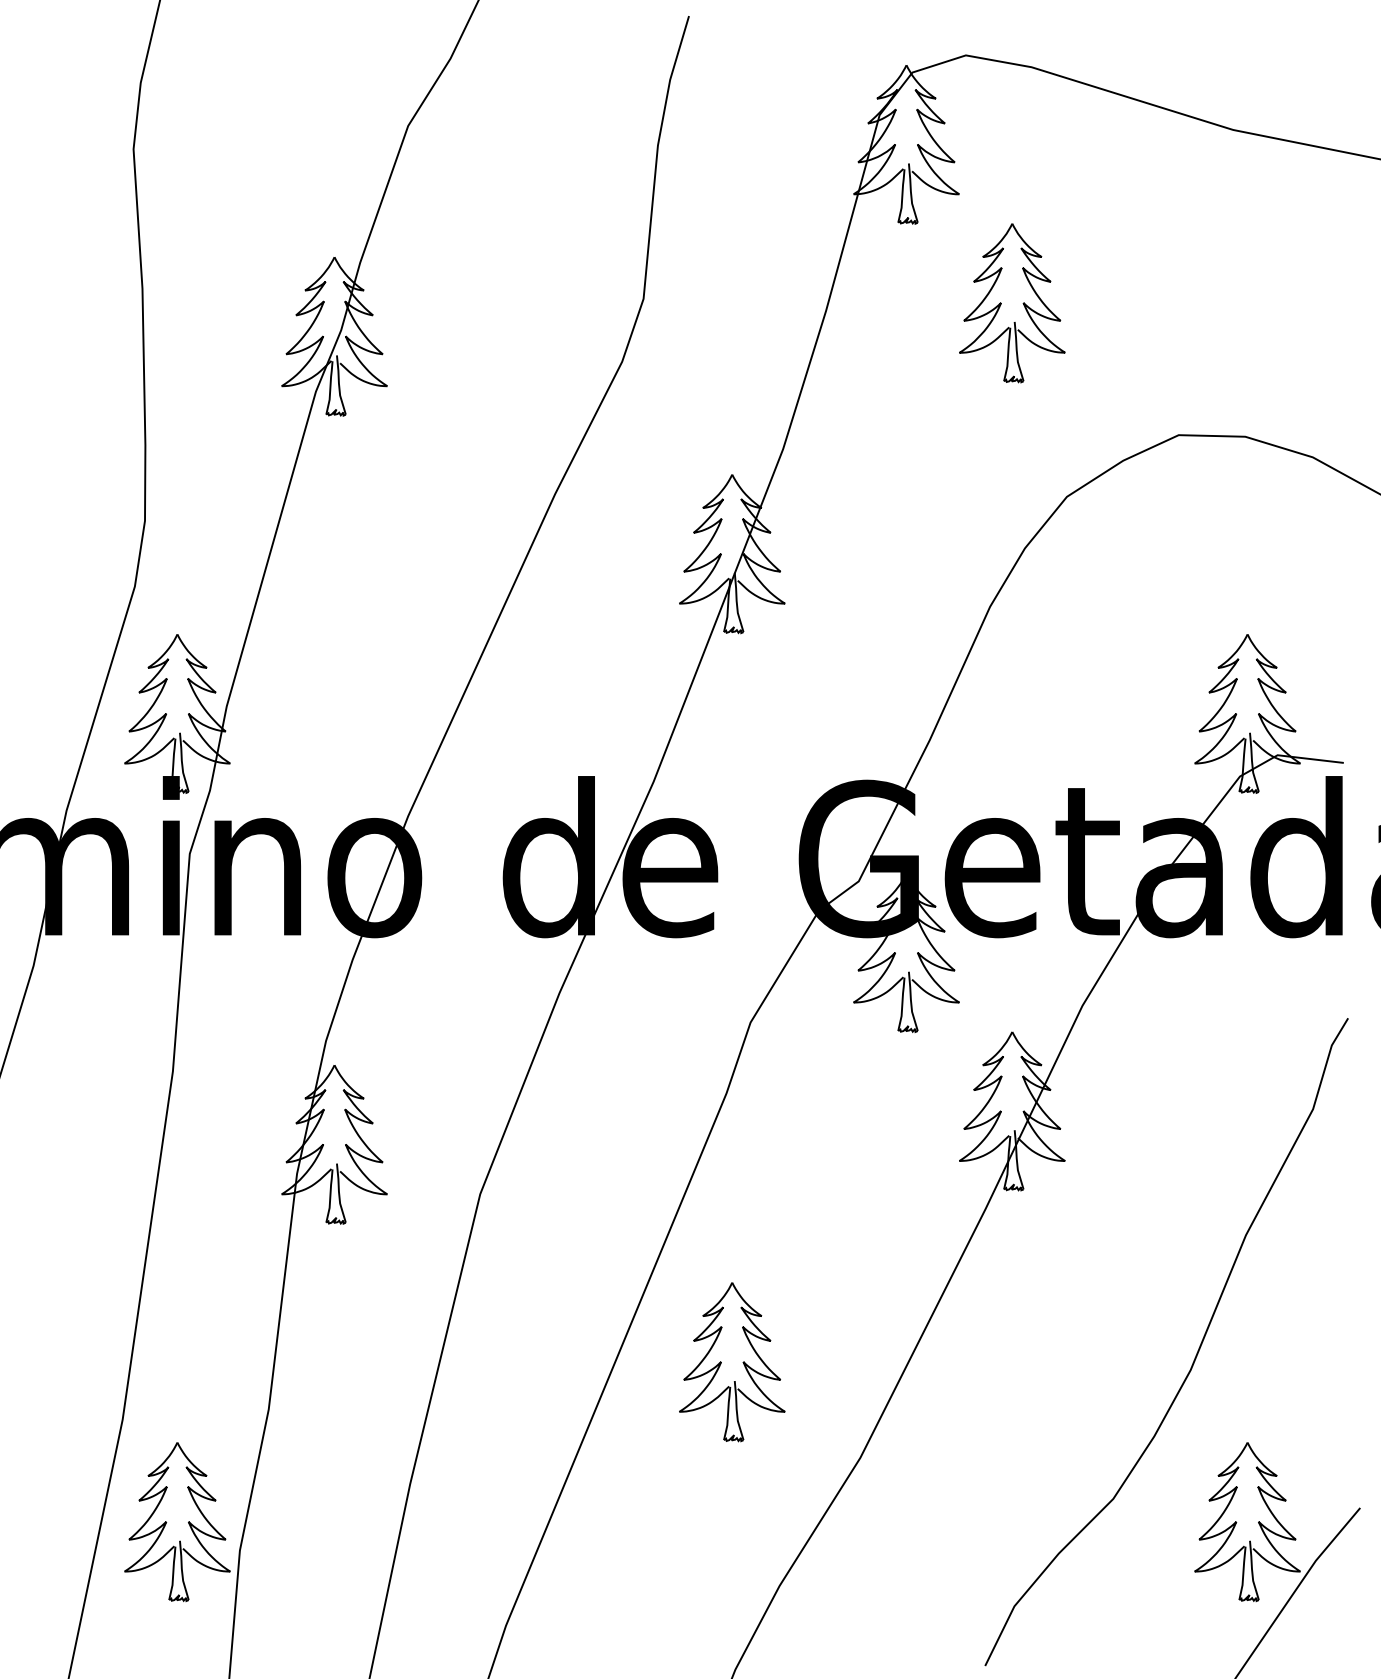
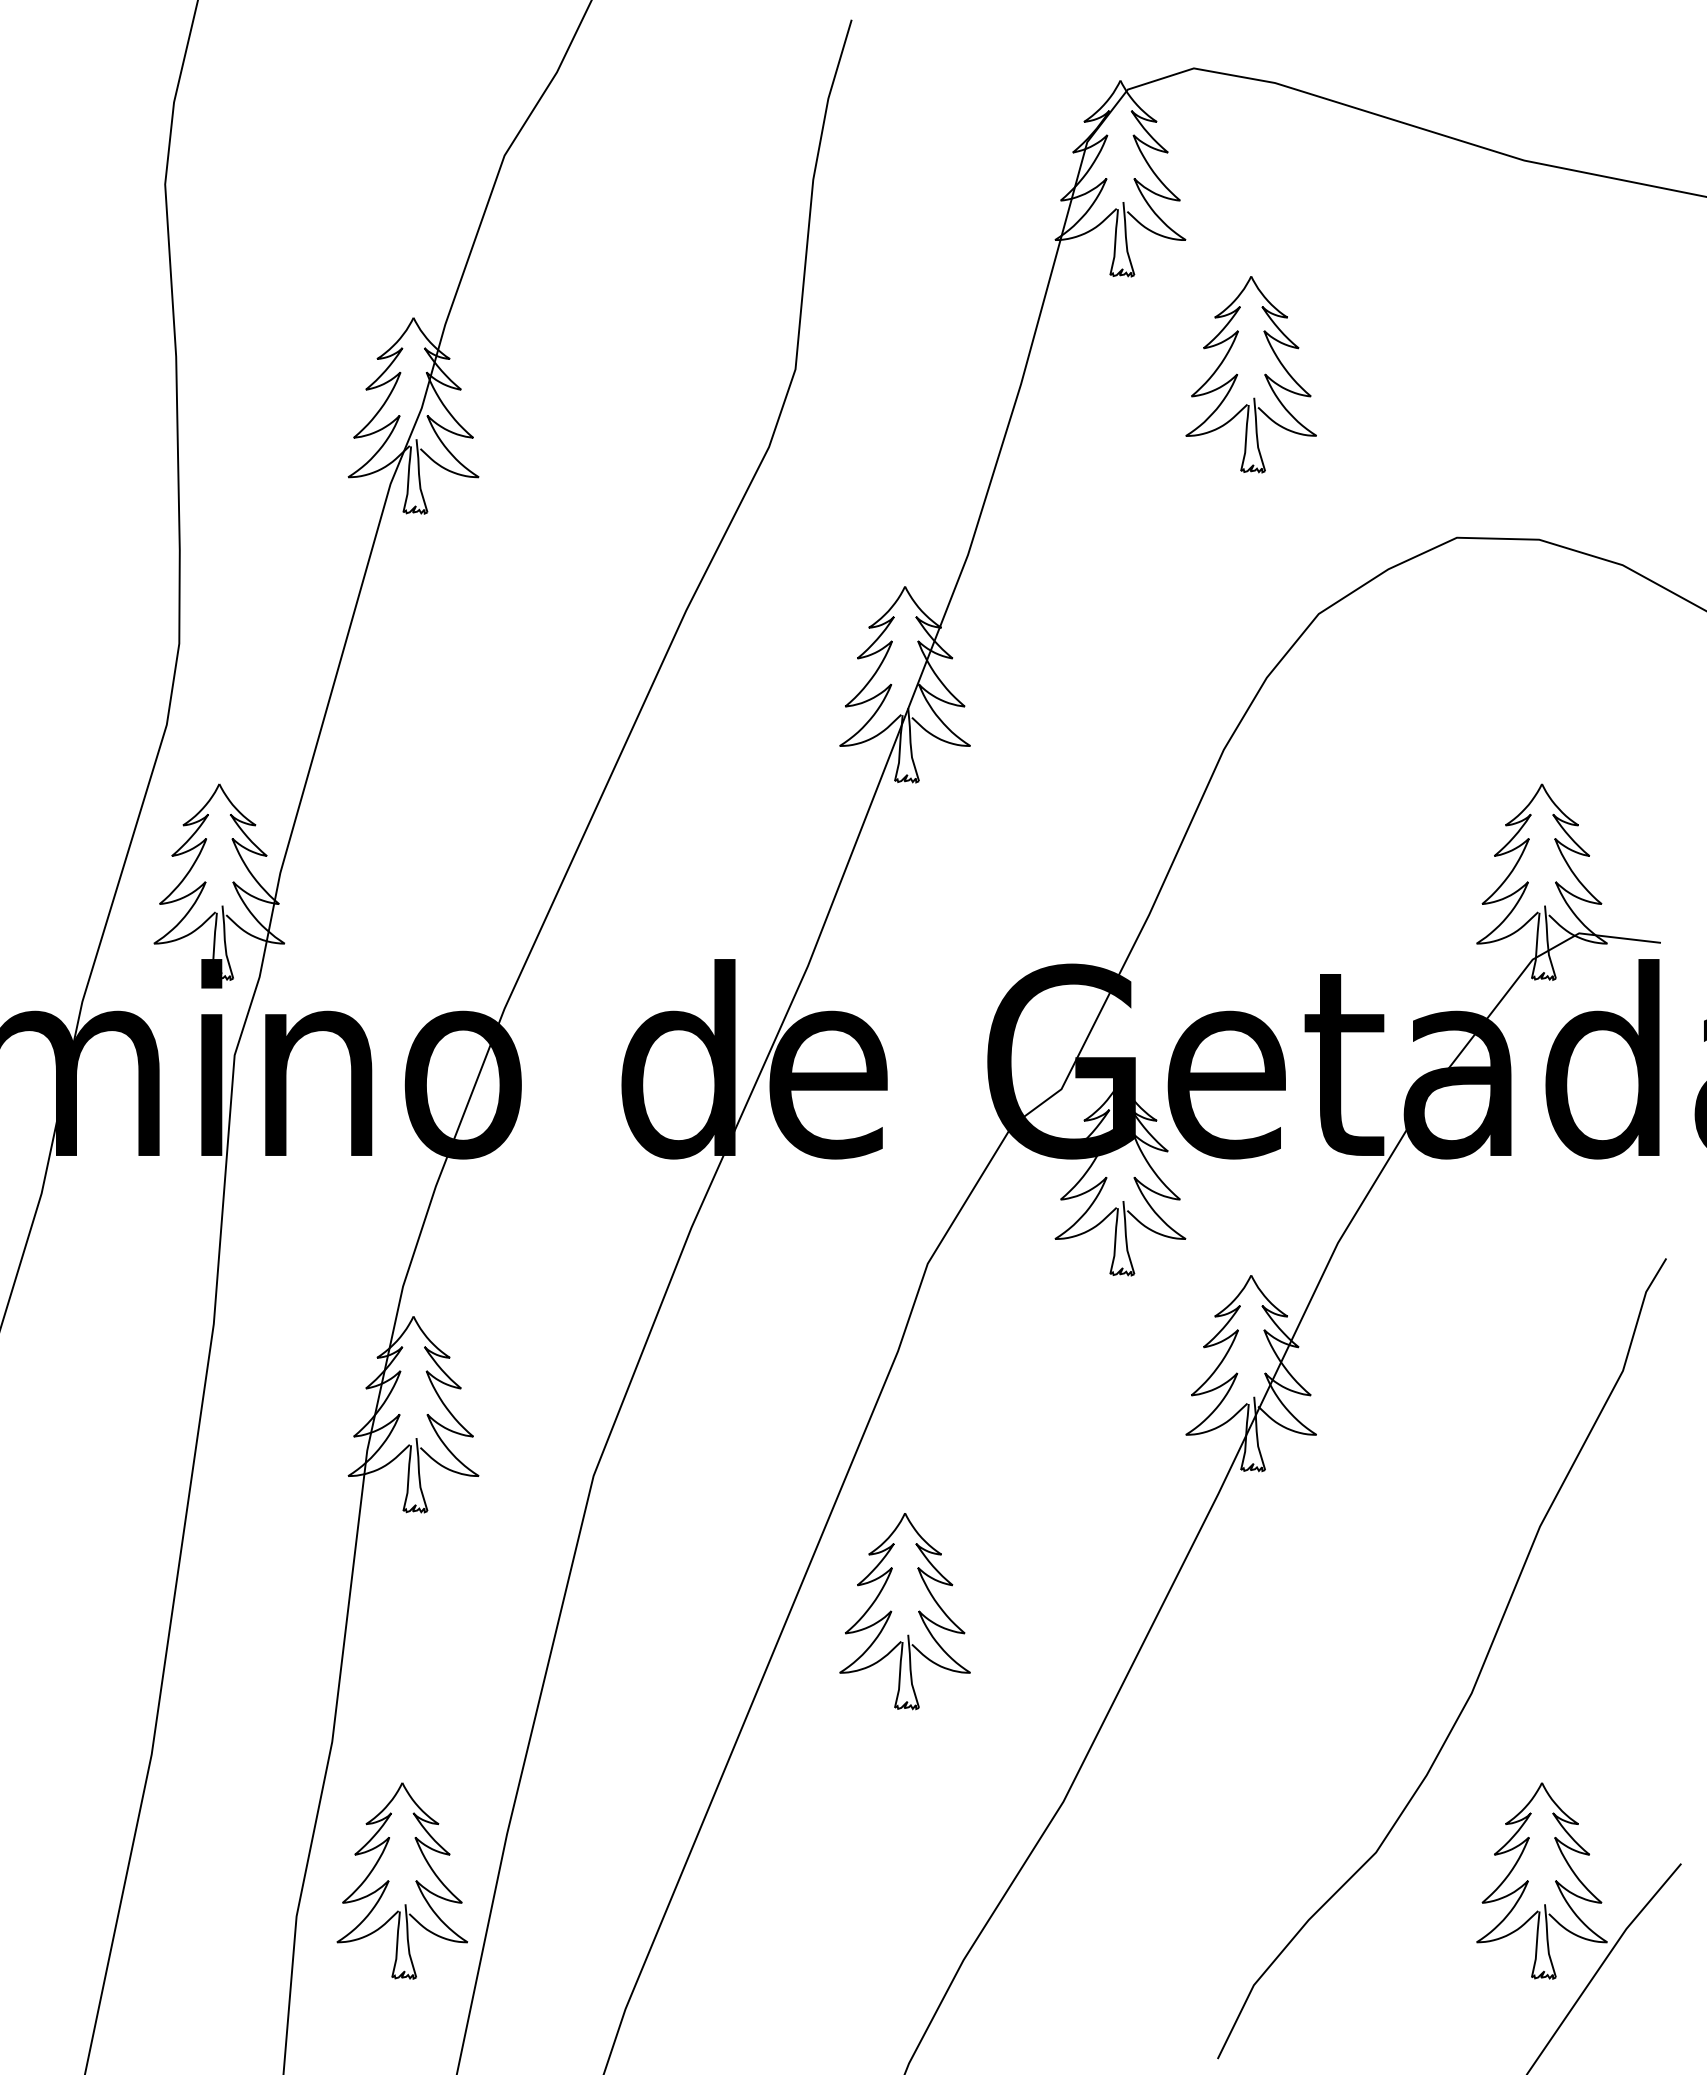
part: (731, 1362) -> (904, 1611), moved
part: (177, 1521) -> (402, 1880), moved

